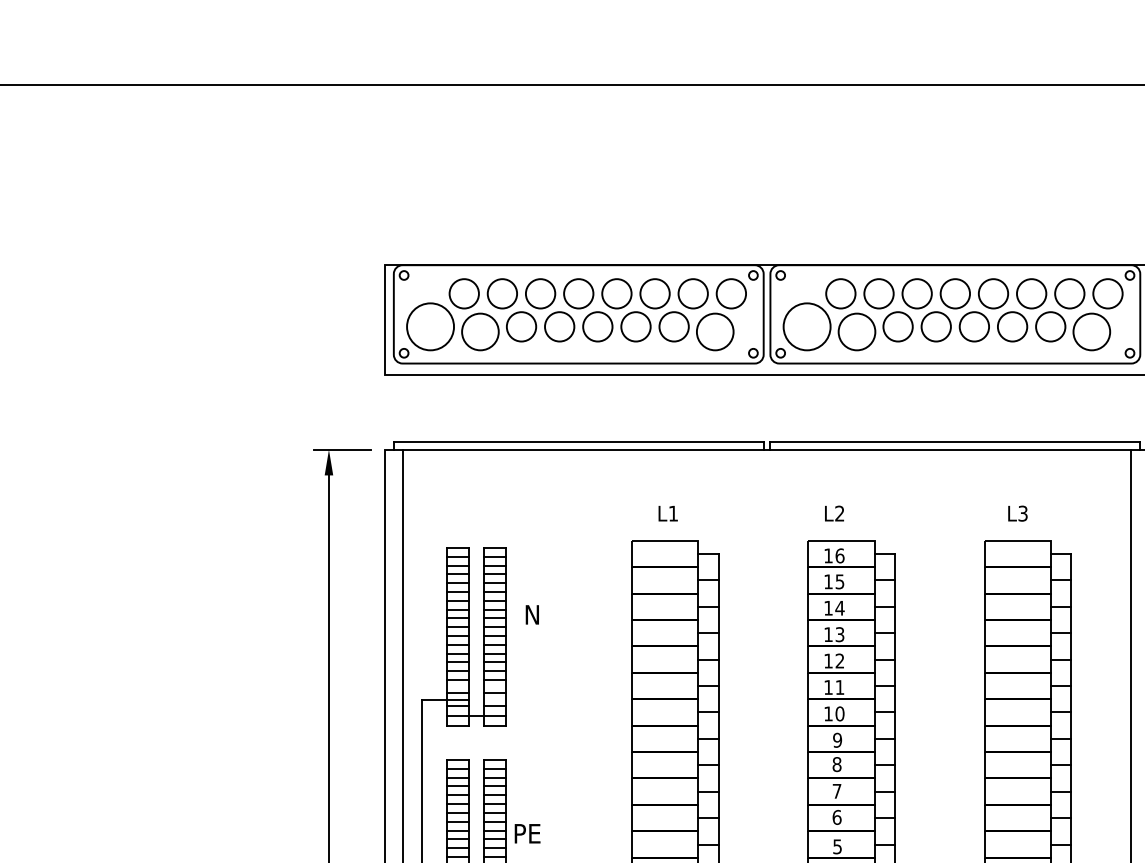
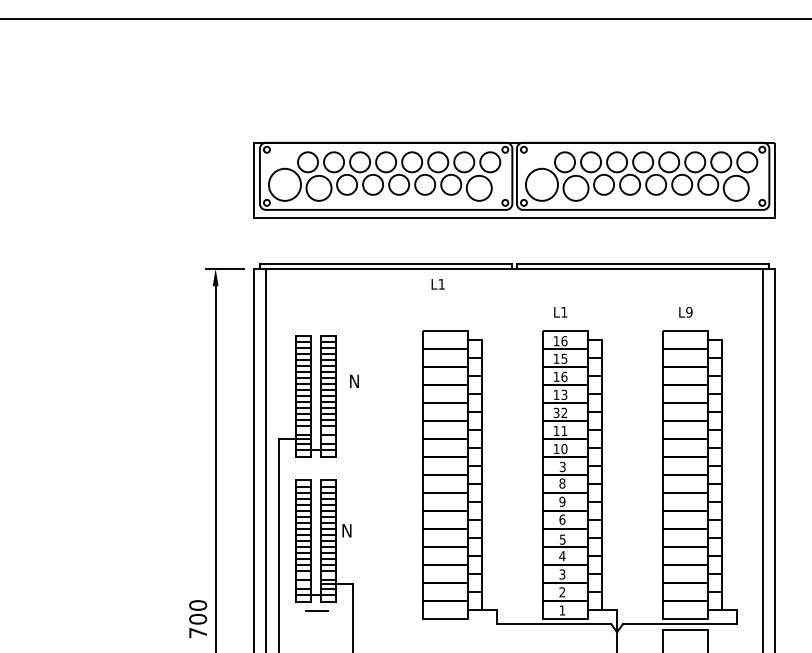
text: (840, 512) -> (564, 311), L2 -> L1
text: (667, 513) -> (437, 284), moved
text: (1023, 513) -> (689, 312), L3 -> L9
text: (840, 607) -> (564, 376), 14 -> 16
text: (828, 660) -> (556, 412), 12 -> 32
text: (837, 739) -> (562, 466), 9 -> 3
text: (837, 790) -> (562, 501), 7 -> 9
text: (527, 833) -> (351, 530), PE -> N

